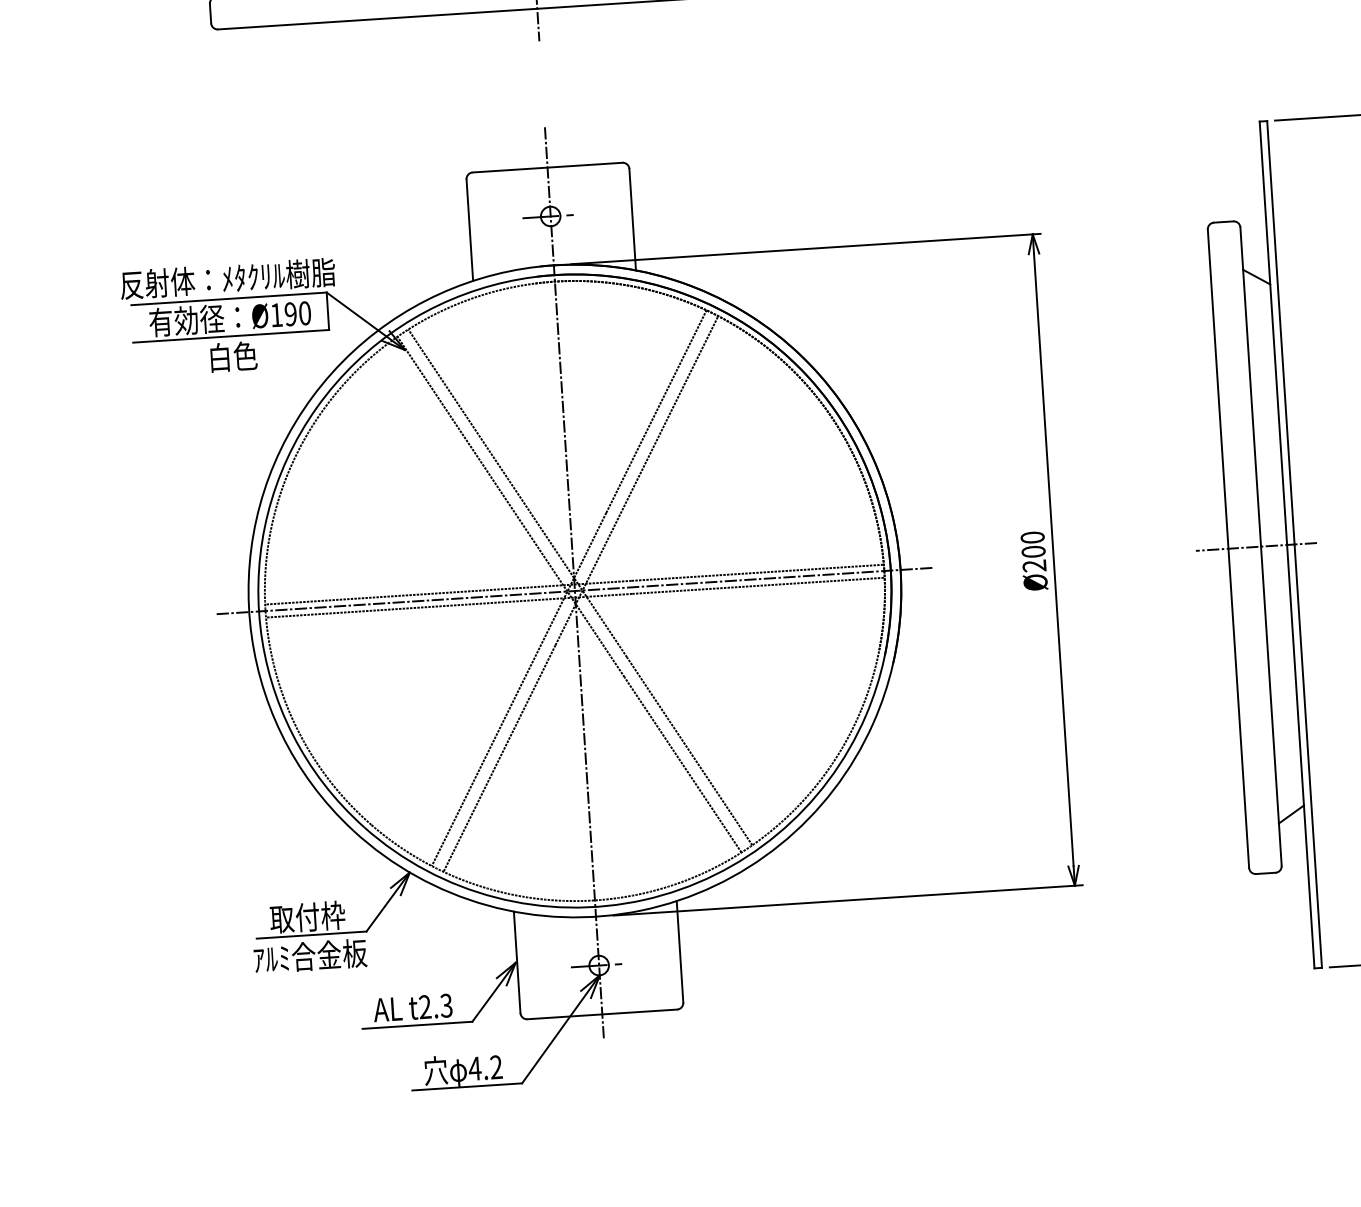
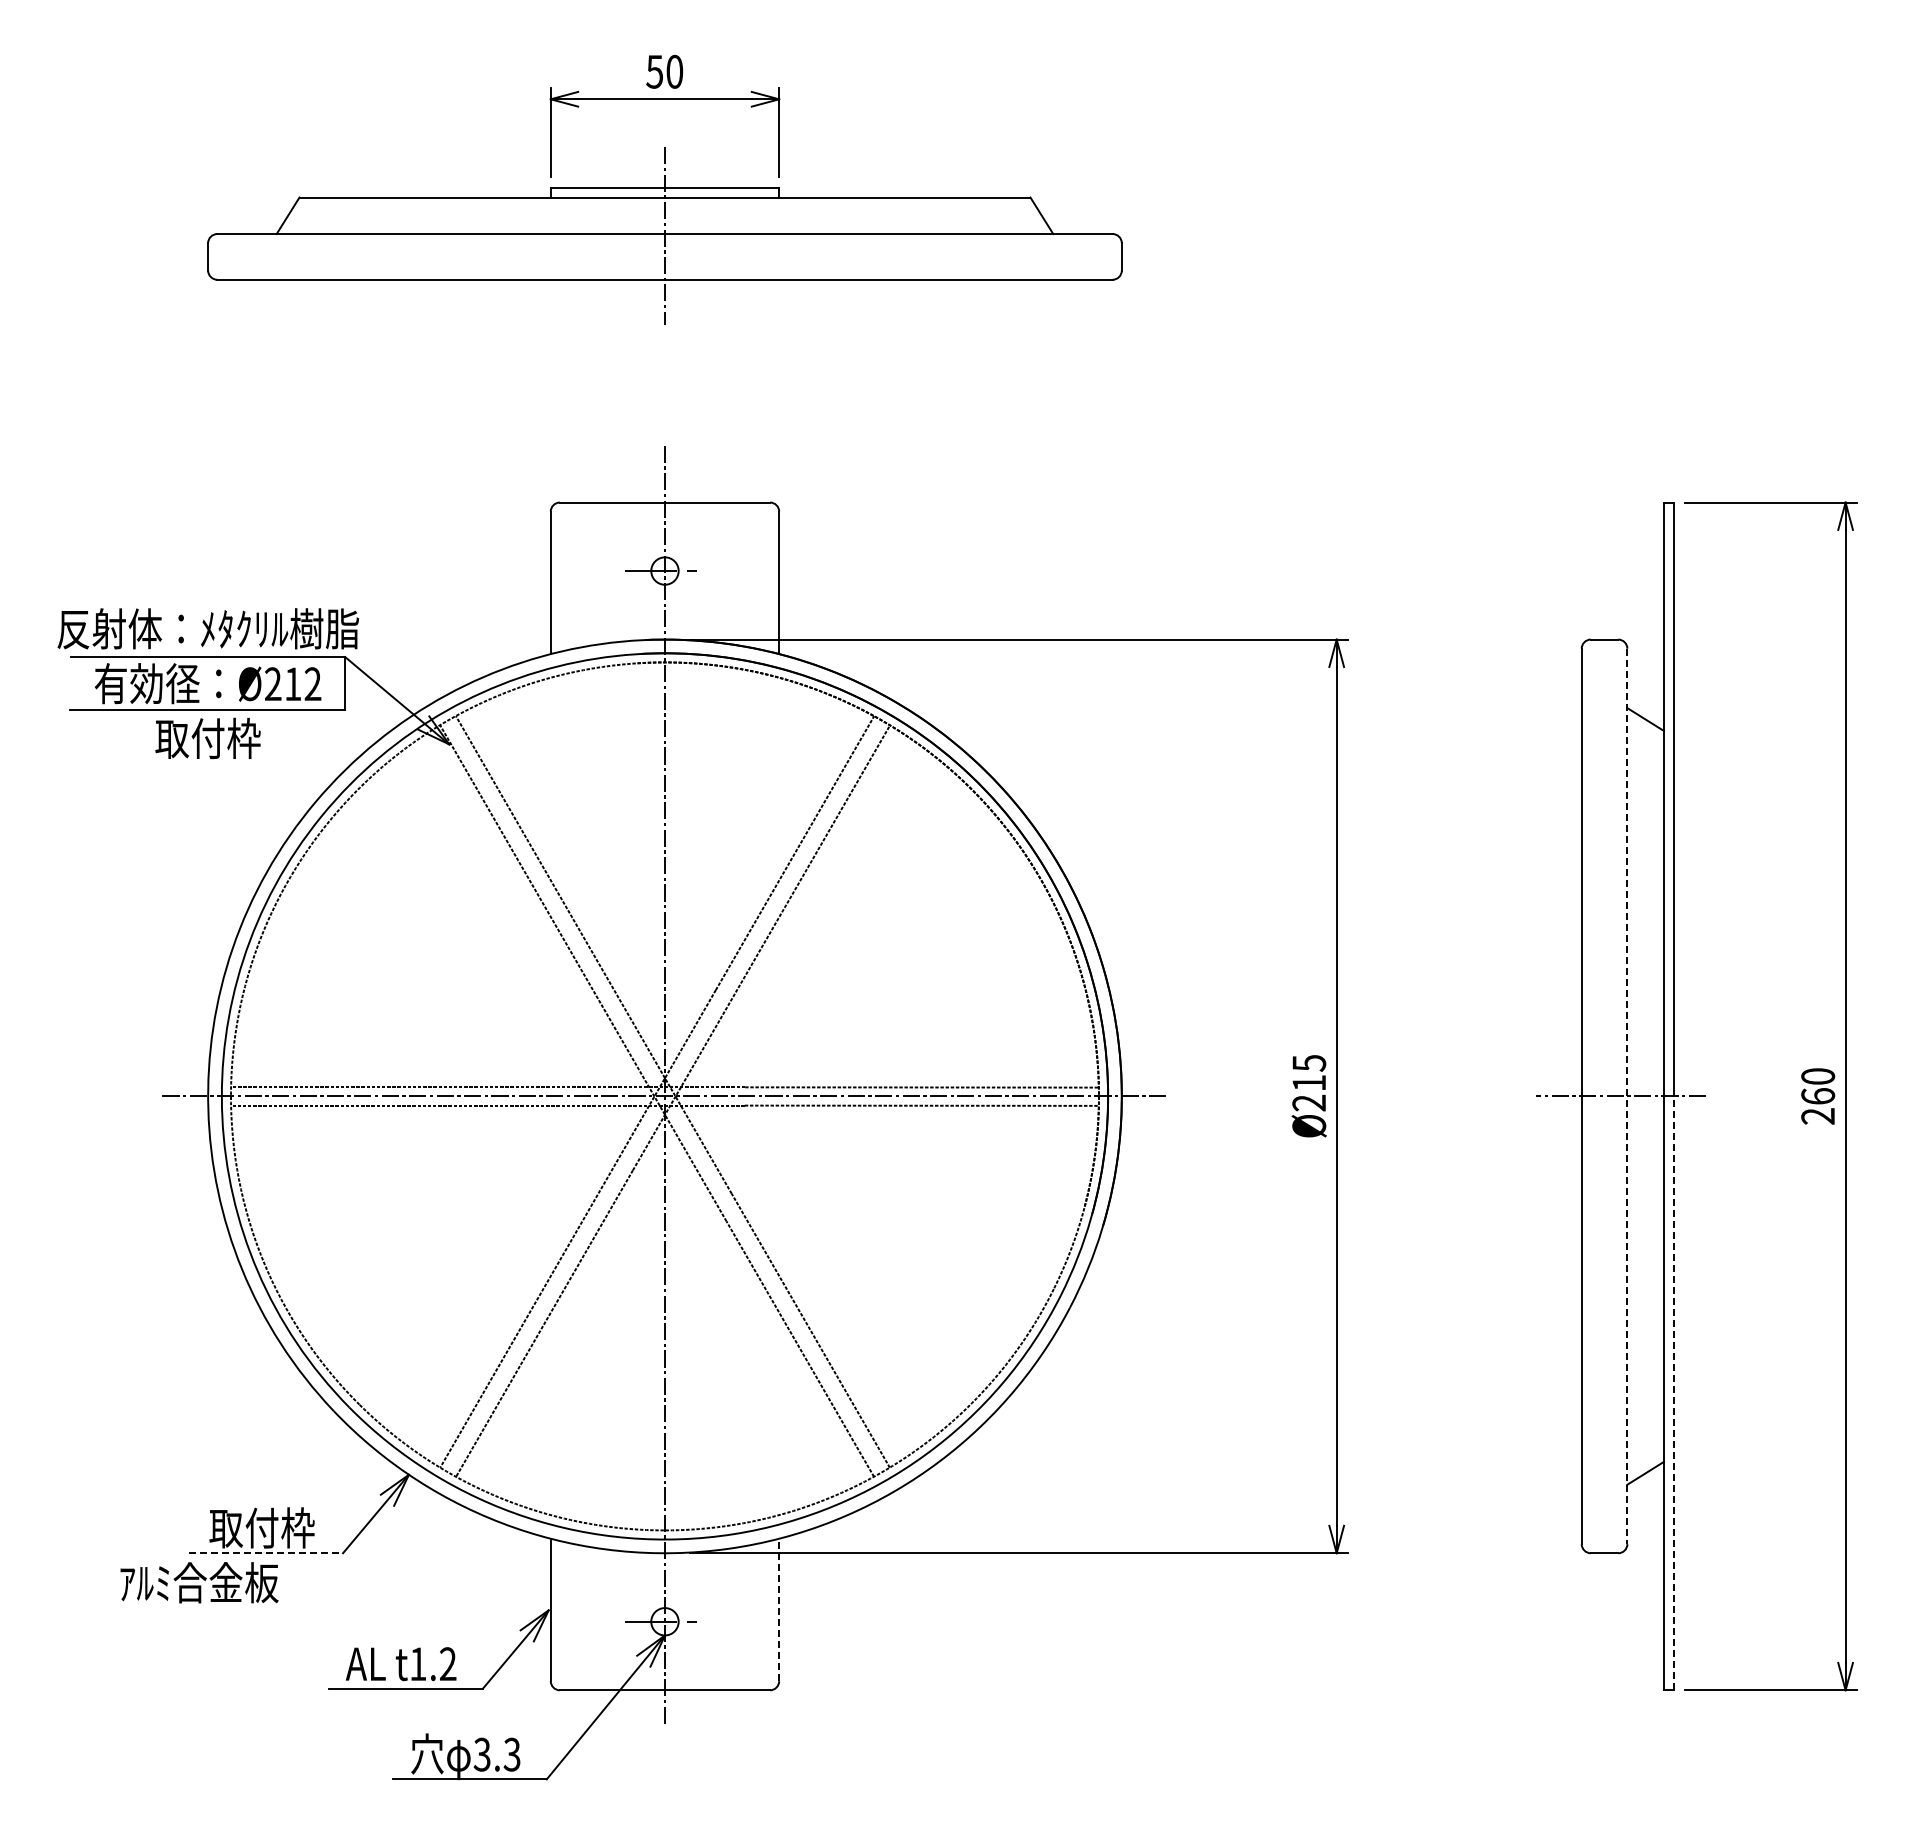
text: (291, 314) -> (293, 684), Ø190 -> Ø212
text: (232, 356) -> (207, 738), 白色 -> 取付枠
text: (1033, 544) -> (1309, 1073), Ø200 -> Ø215
line: (1261, 546) -> (1627, 1096), solid -> dashed
line: (1308, 756) -> (1674, 1393), solid -> dashed
line: (311, 935) -> (266, 1553), solid -> dashed
line: (680, 951) -> (779, 1609), solid -> dashed
text: (310, 956) -> (199, 1582), moved
text: (436, 1006) -> (433, 1664), t2.3 -> t1.2
text: (485, 1067) -> (496, 1754), 4.2 -> 3.3

